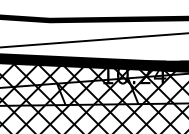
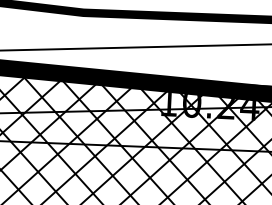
hatch: (97, 91) -> (151, 126), removed

